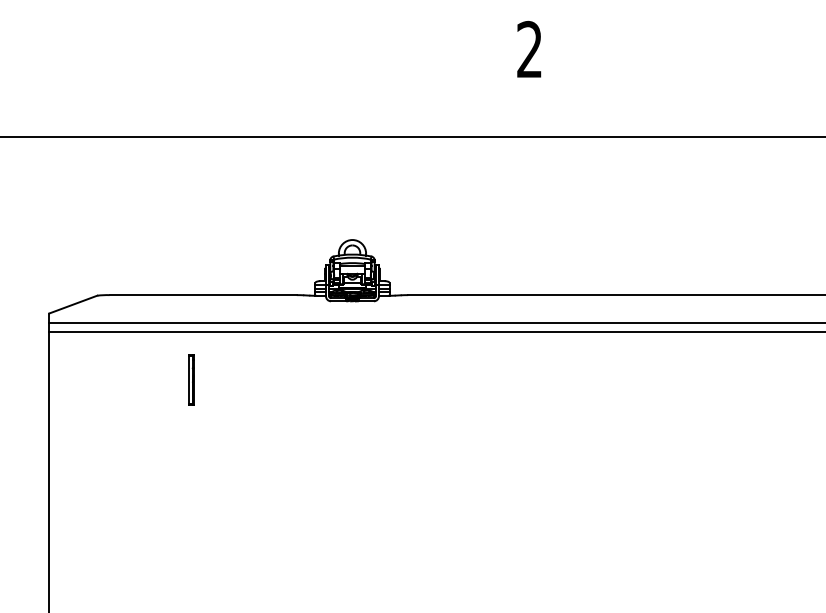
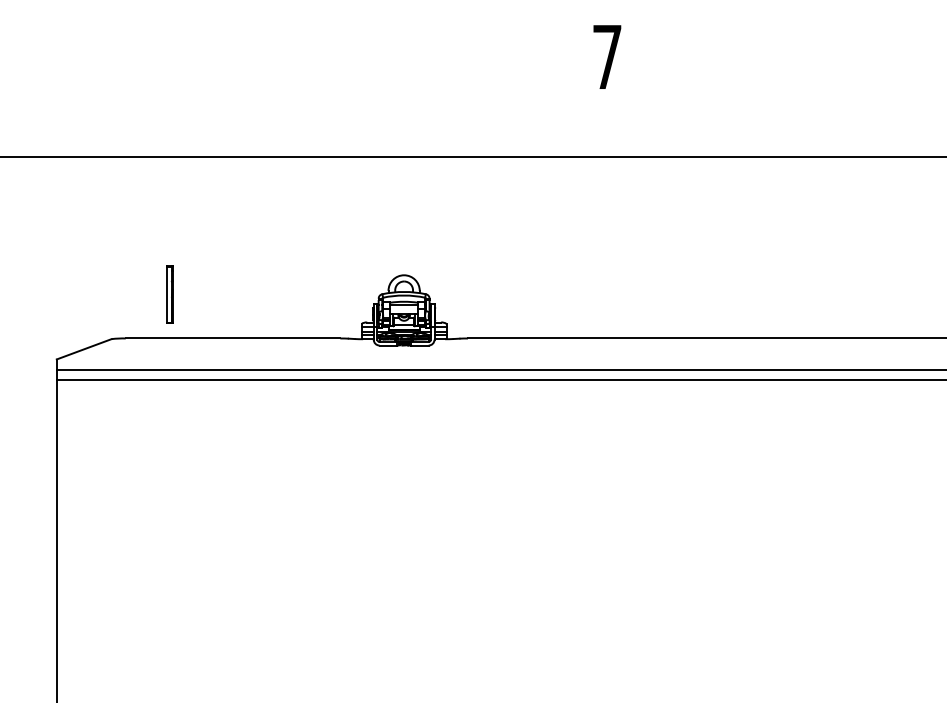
text: (529, 48) -> (607, 55), 2 -> 7
part: (191, 379) -> (170, 294), moved

